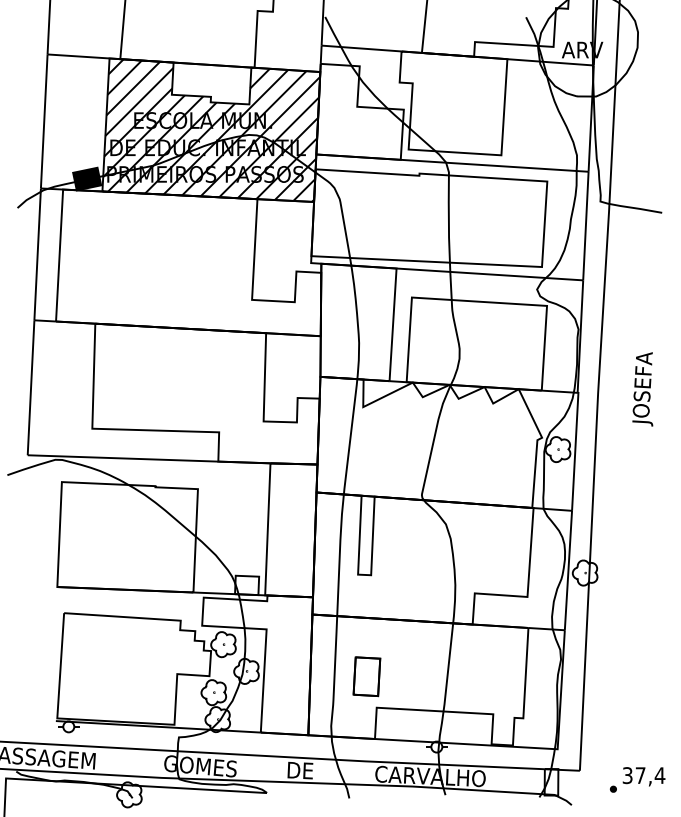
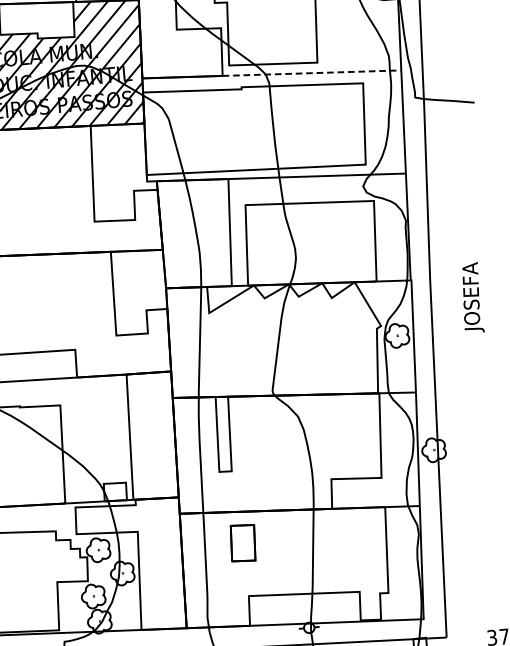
line: (495, 165) -> (312, 72), solid -> dashed
text: (642, 389) -> (471, 298), moved
part: (366, 676) -> (242, 543), moved

